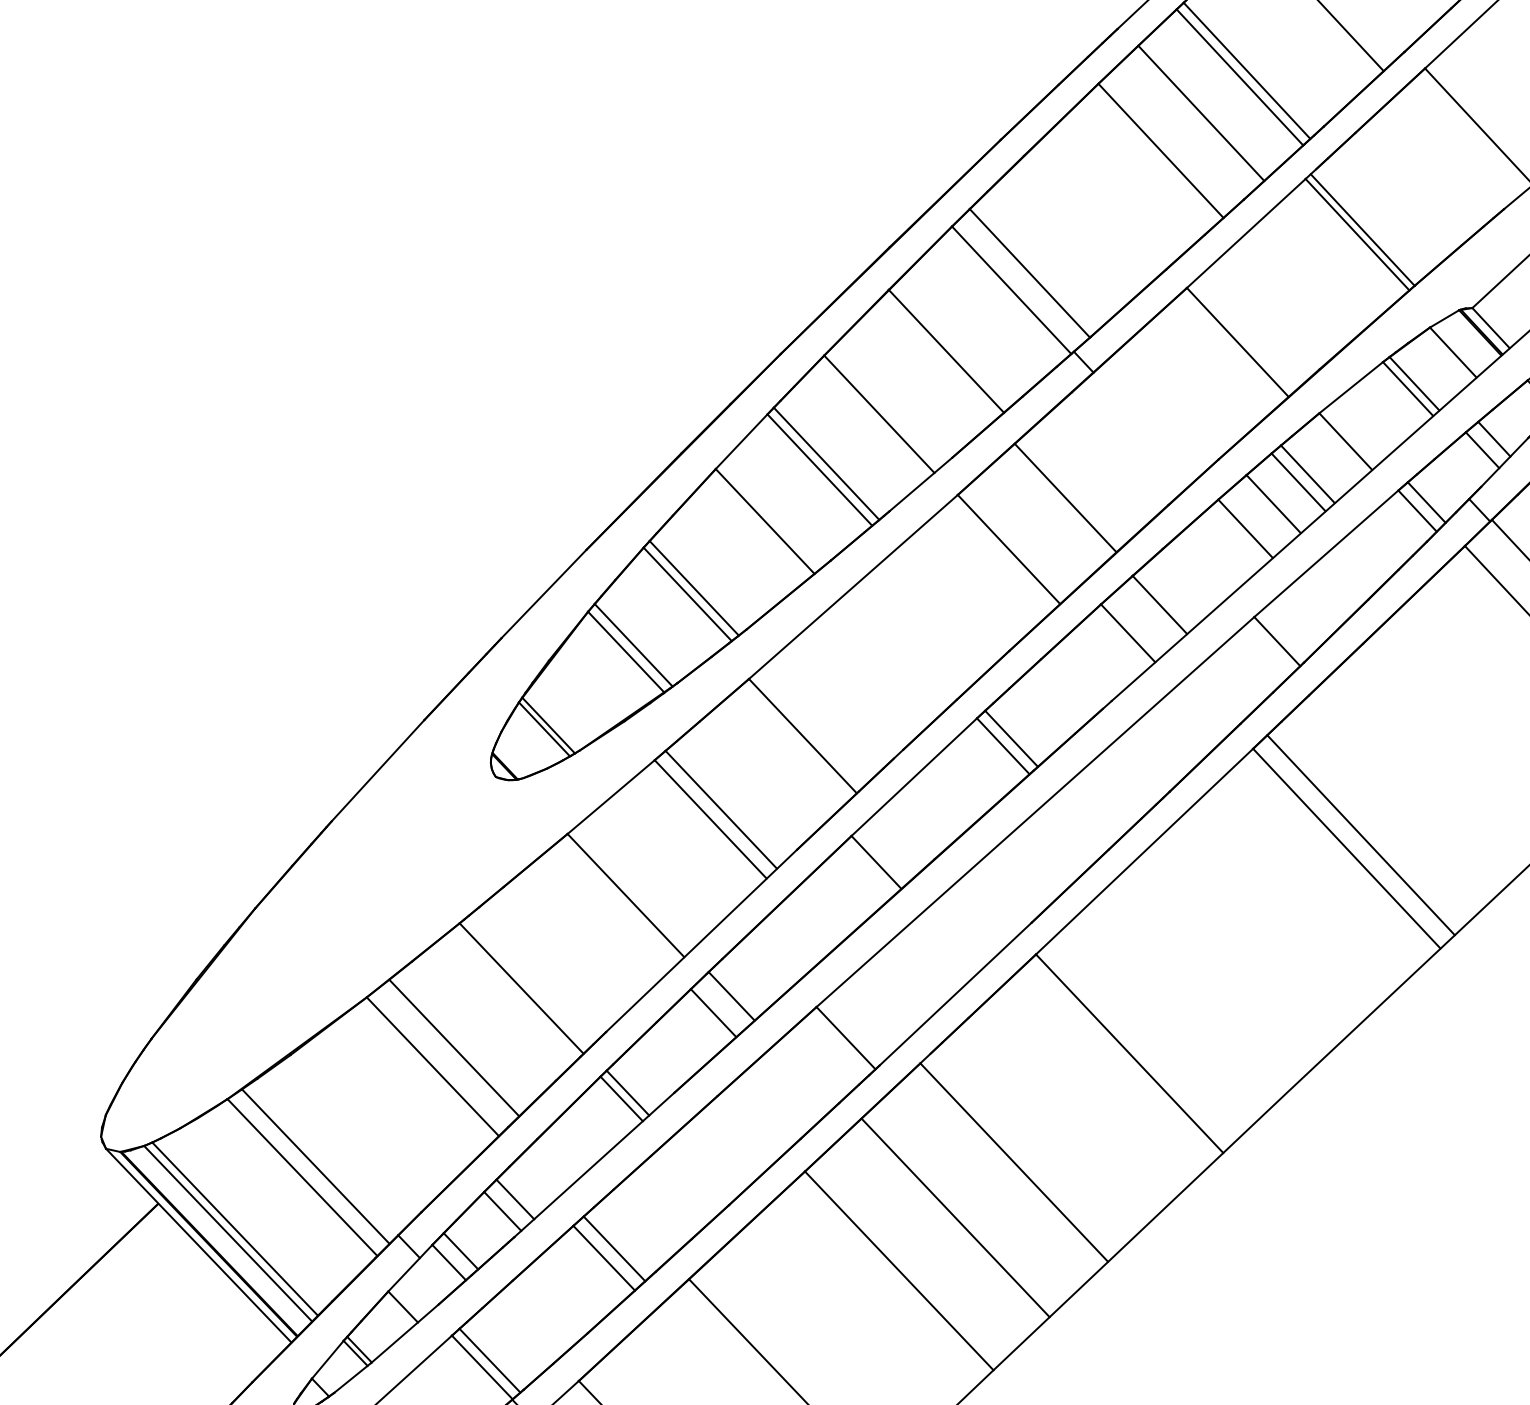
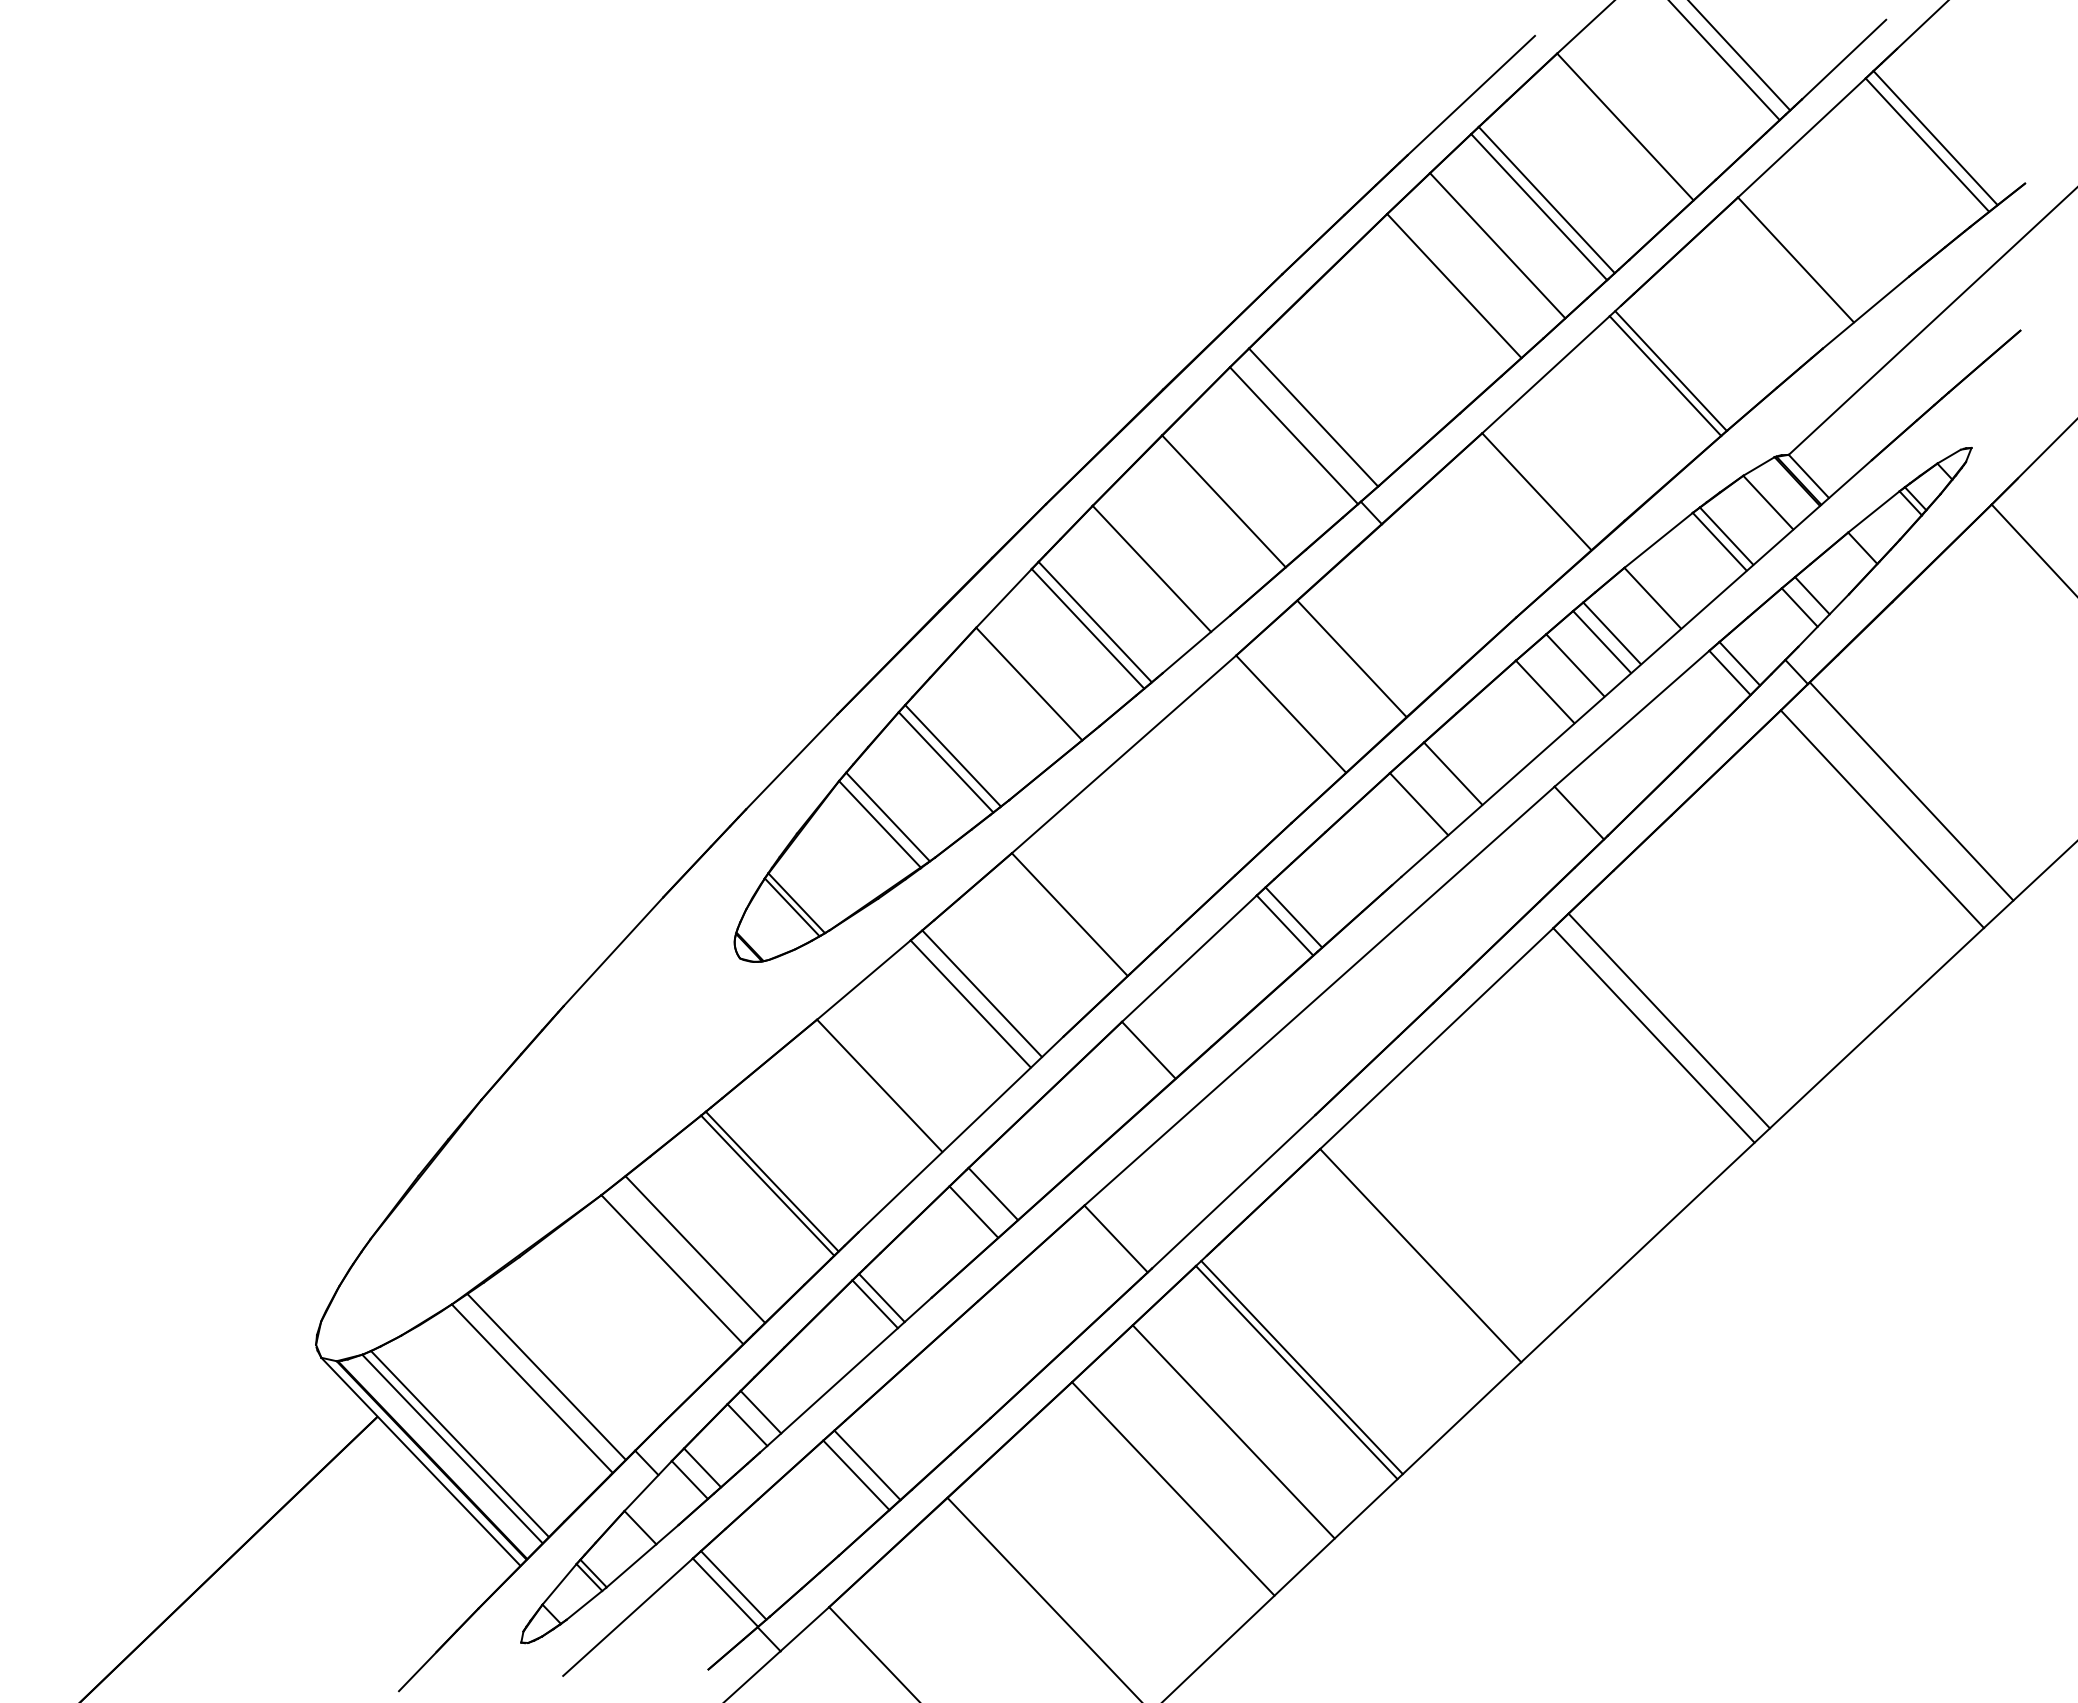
line: (525, 984) -> (771, 1181), added
line: (1018, 1157) -> (1301, 1367), added

